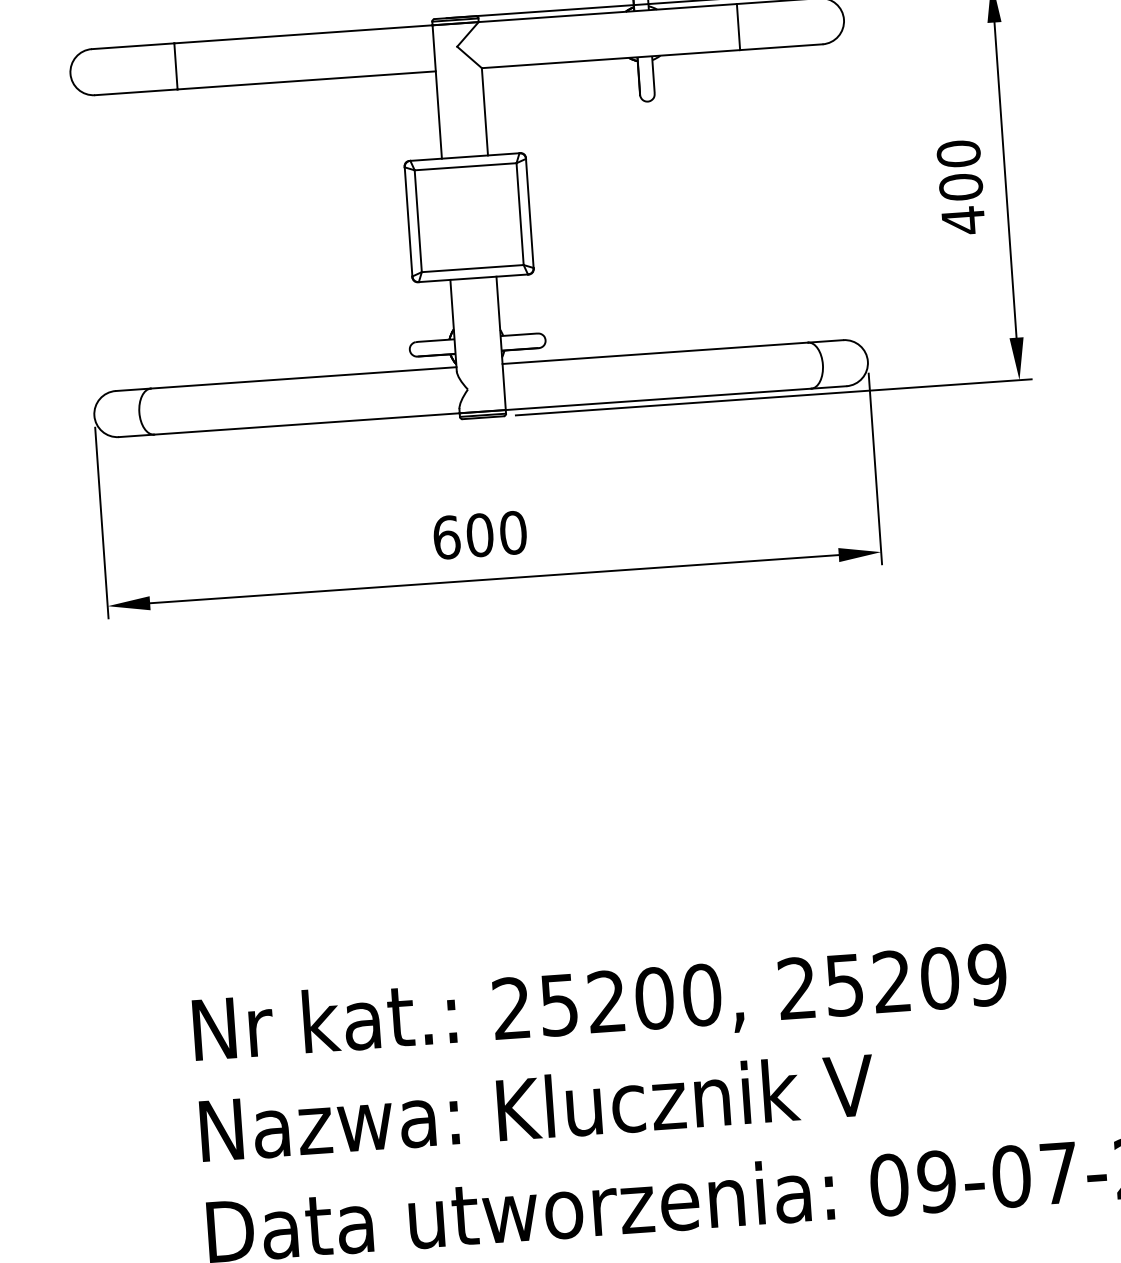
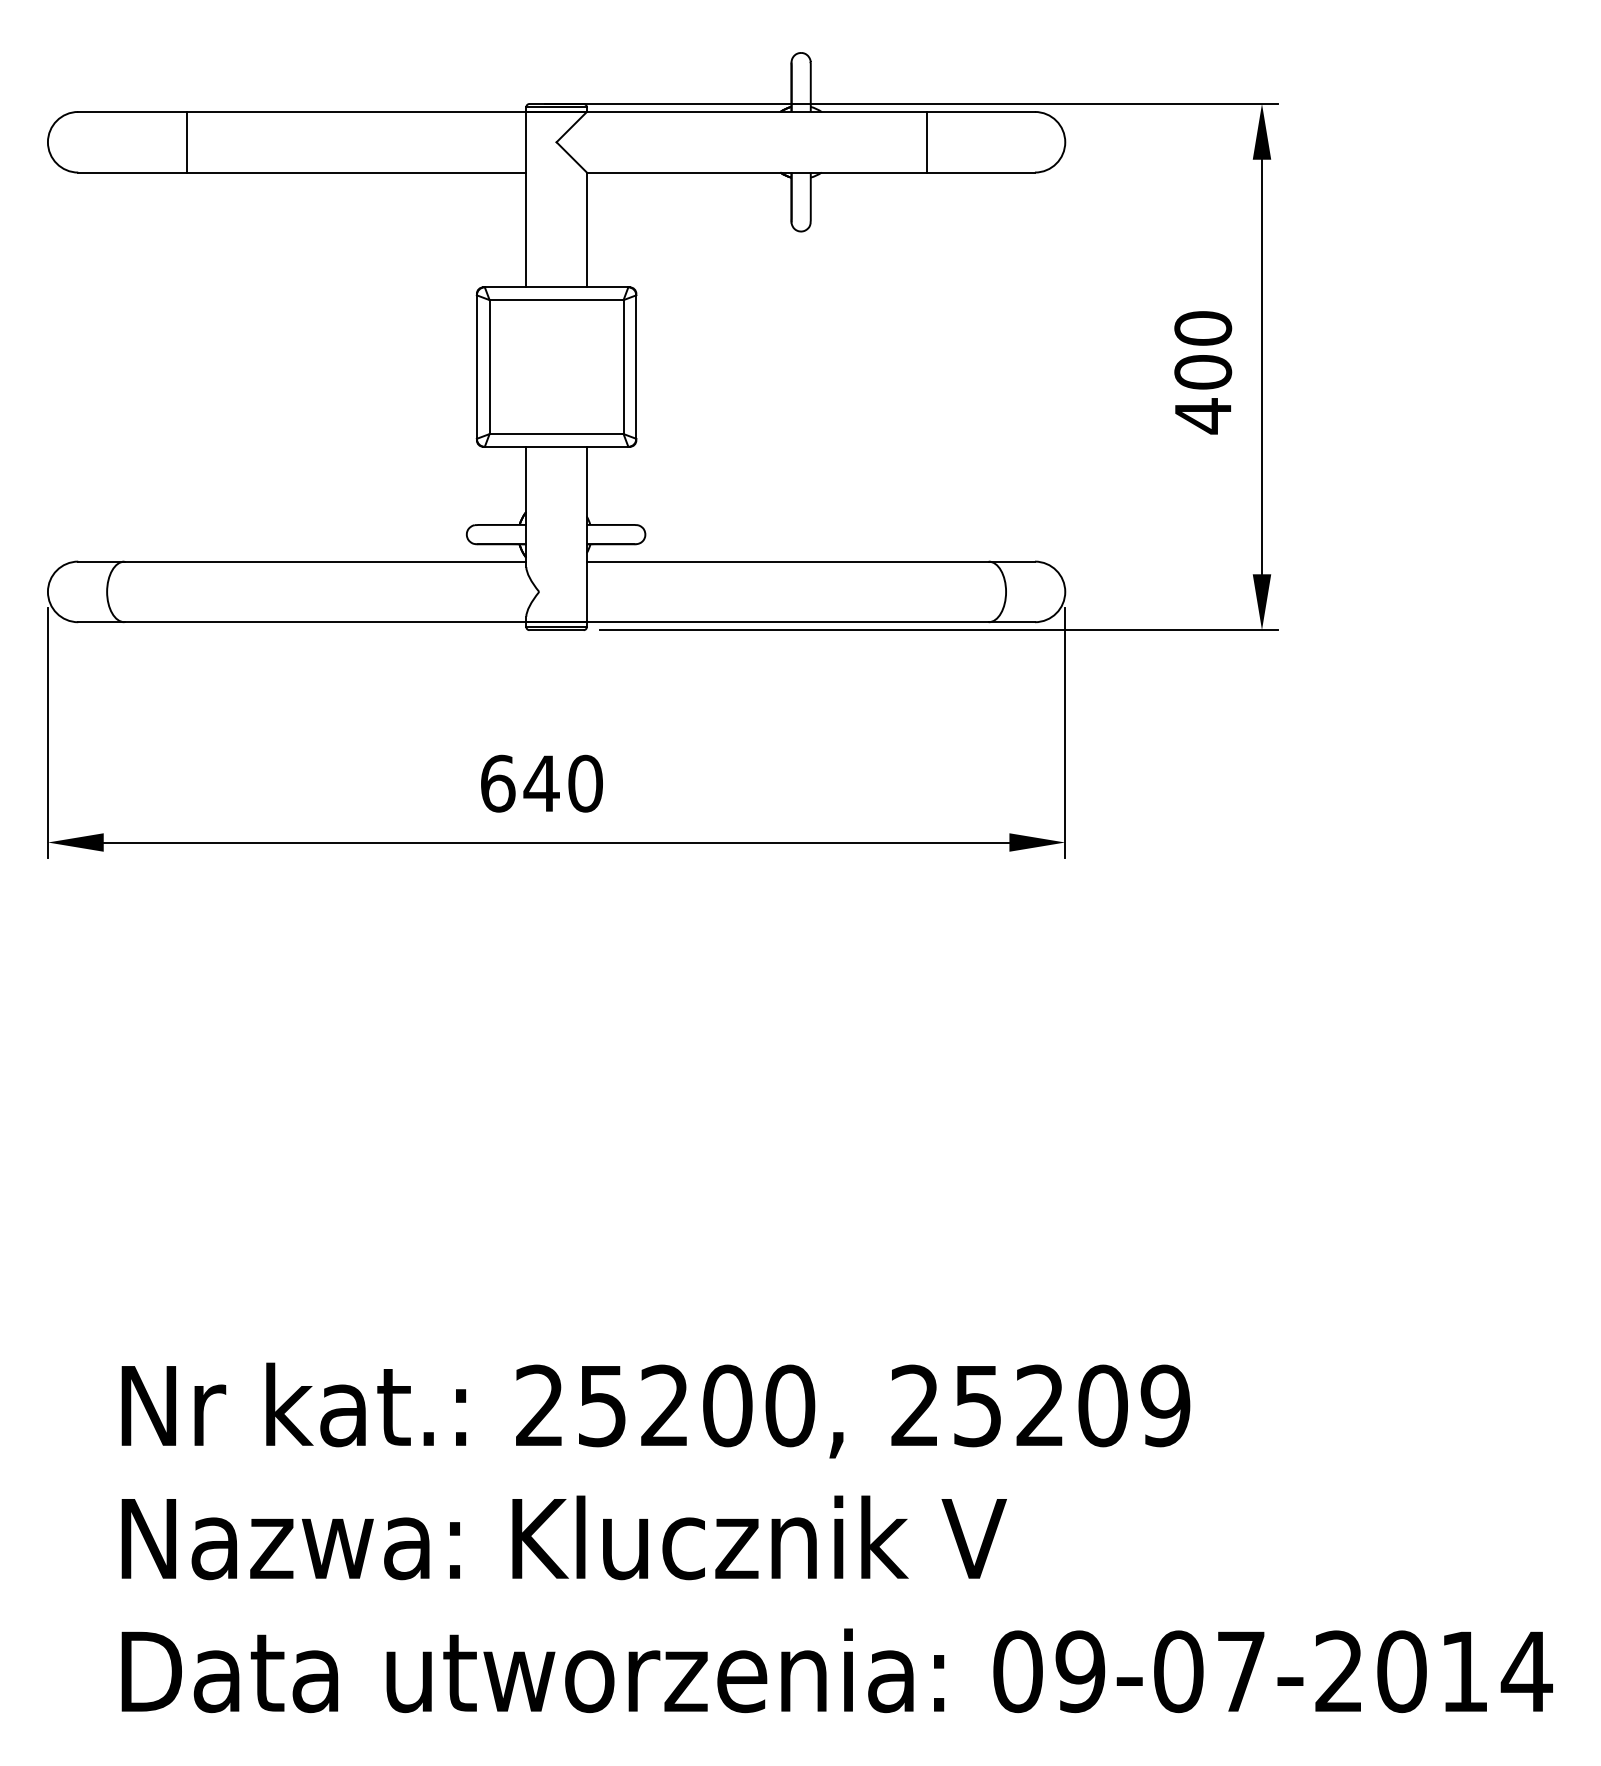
text: (479, 535) -> (541, 783), 600 -> 640

